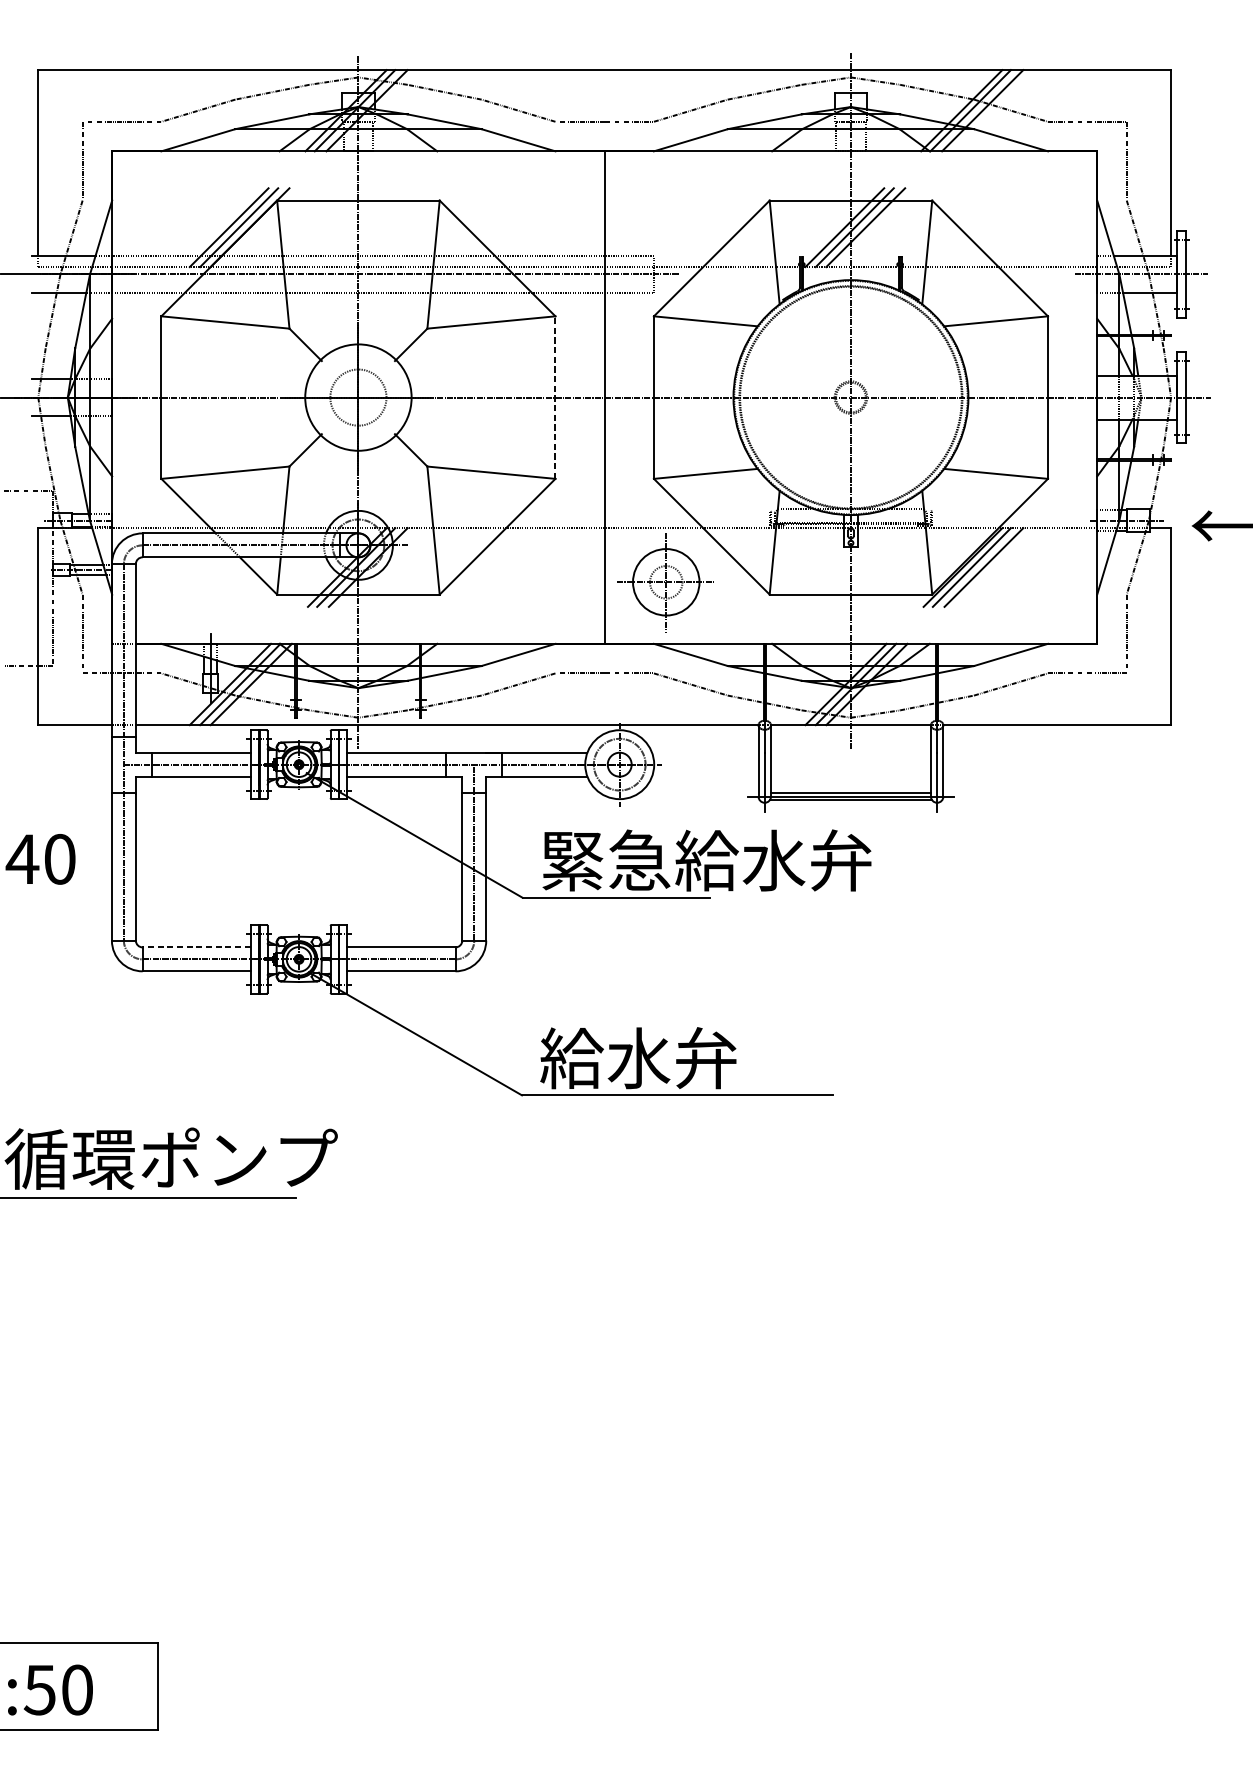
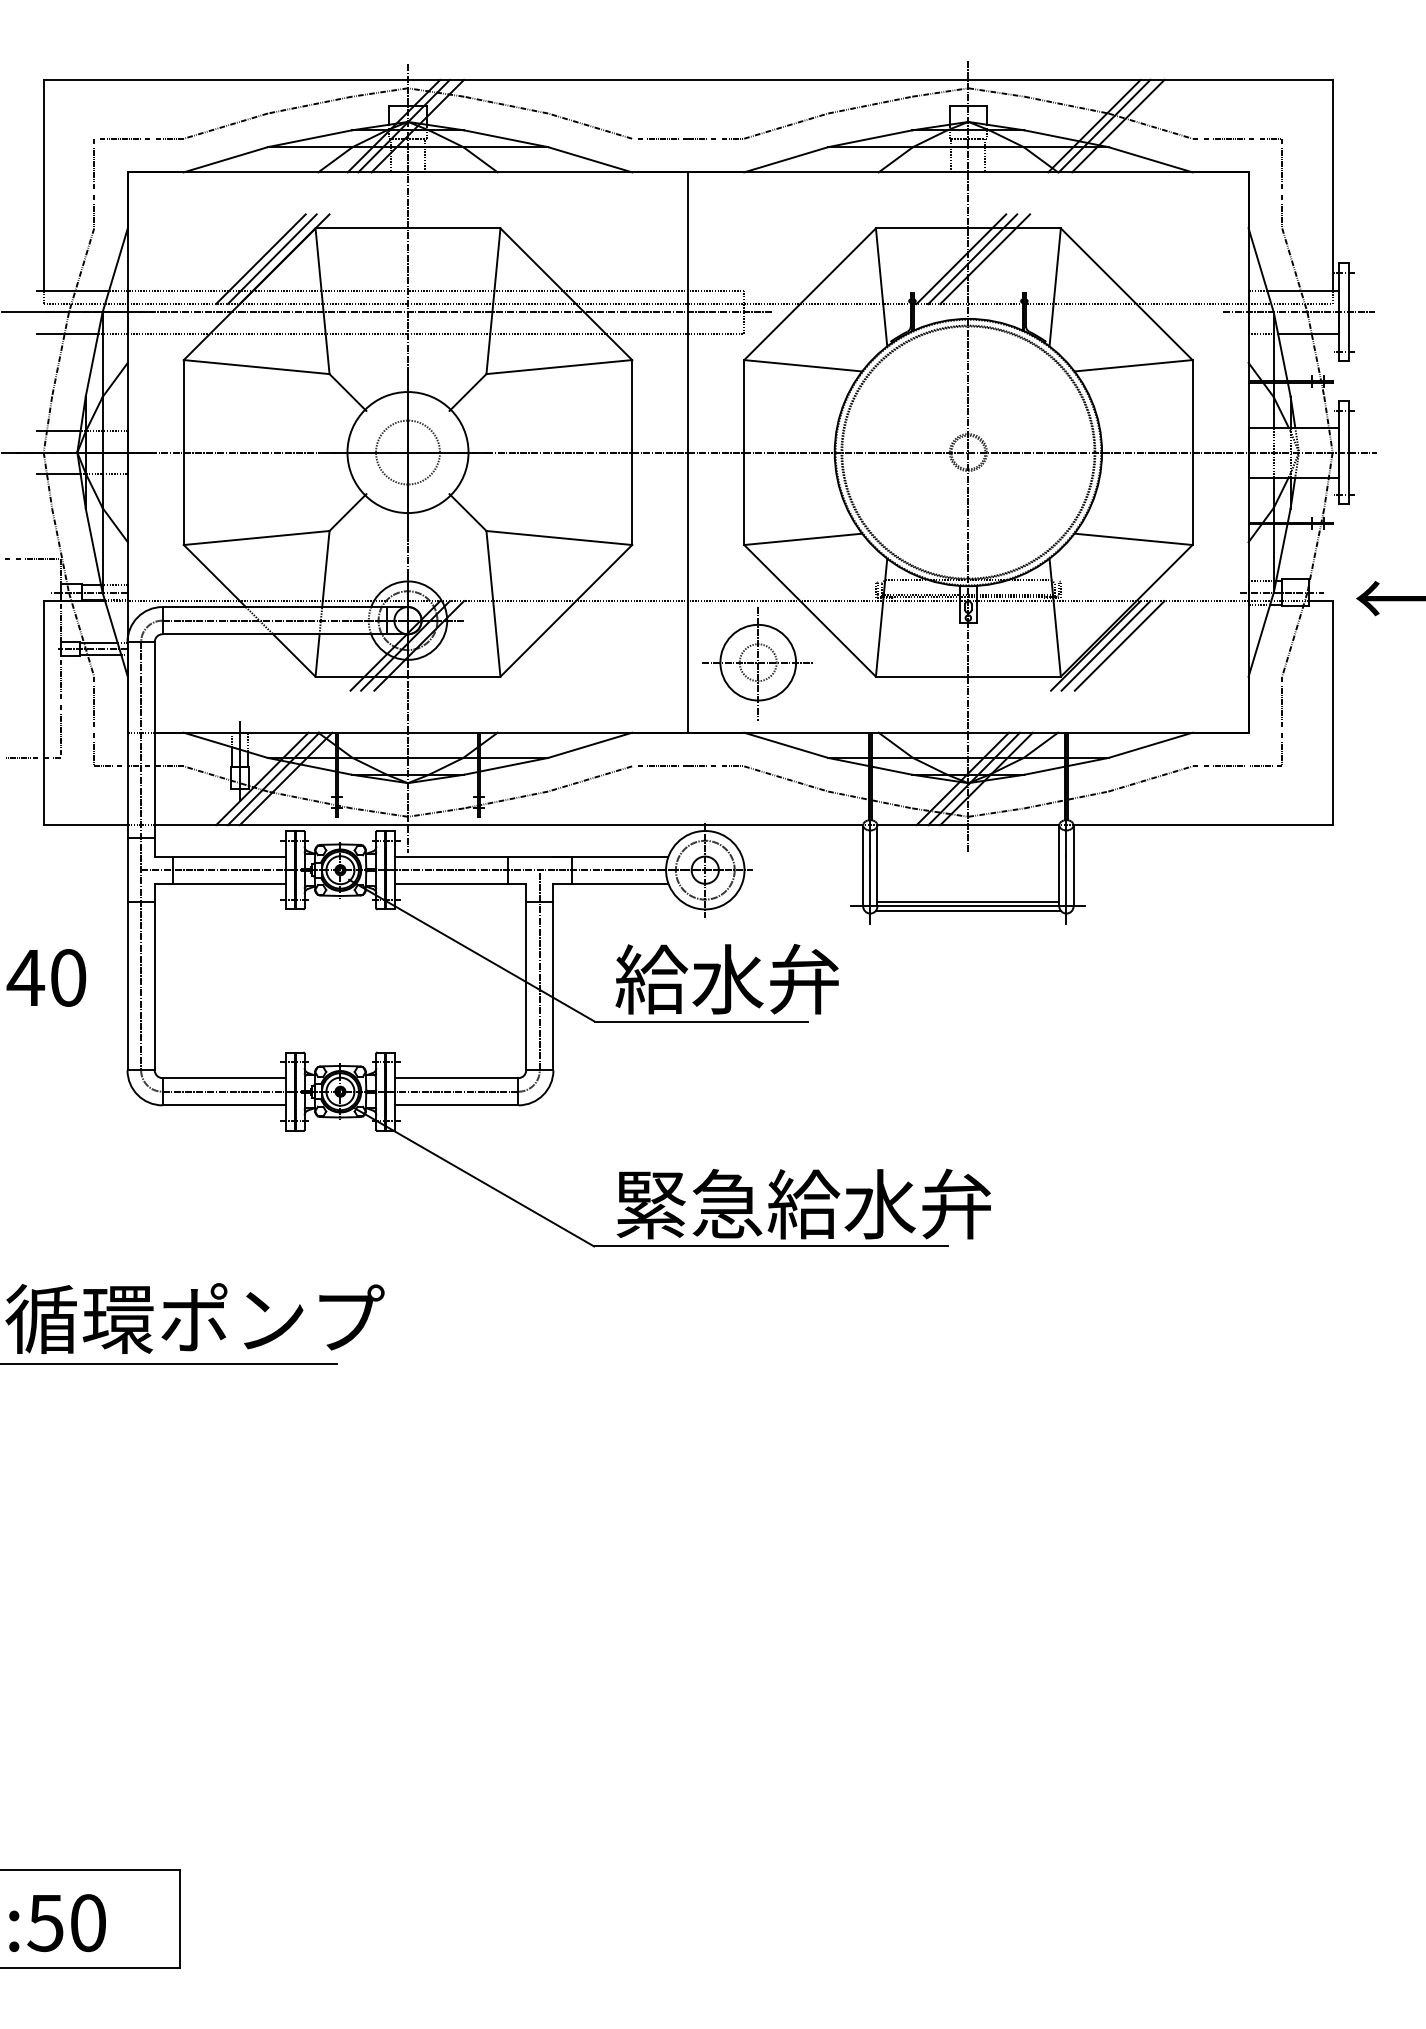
line: (555, 397) -> (632, 452), dashed -> solid
text: (706, 859) -> (803, 978), 緊急給水弁 -> 給水弁
line: (197, 947) -> (224, 1078), dashed -> solid
text: (705, 1057) -> (802, 1203), 給水弁 -> 緊急給水弁

